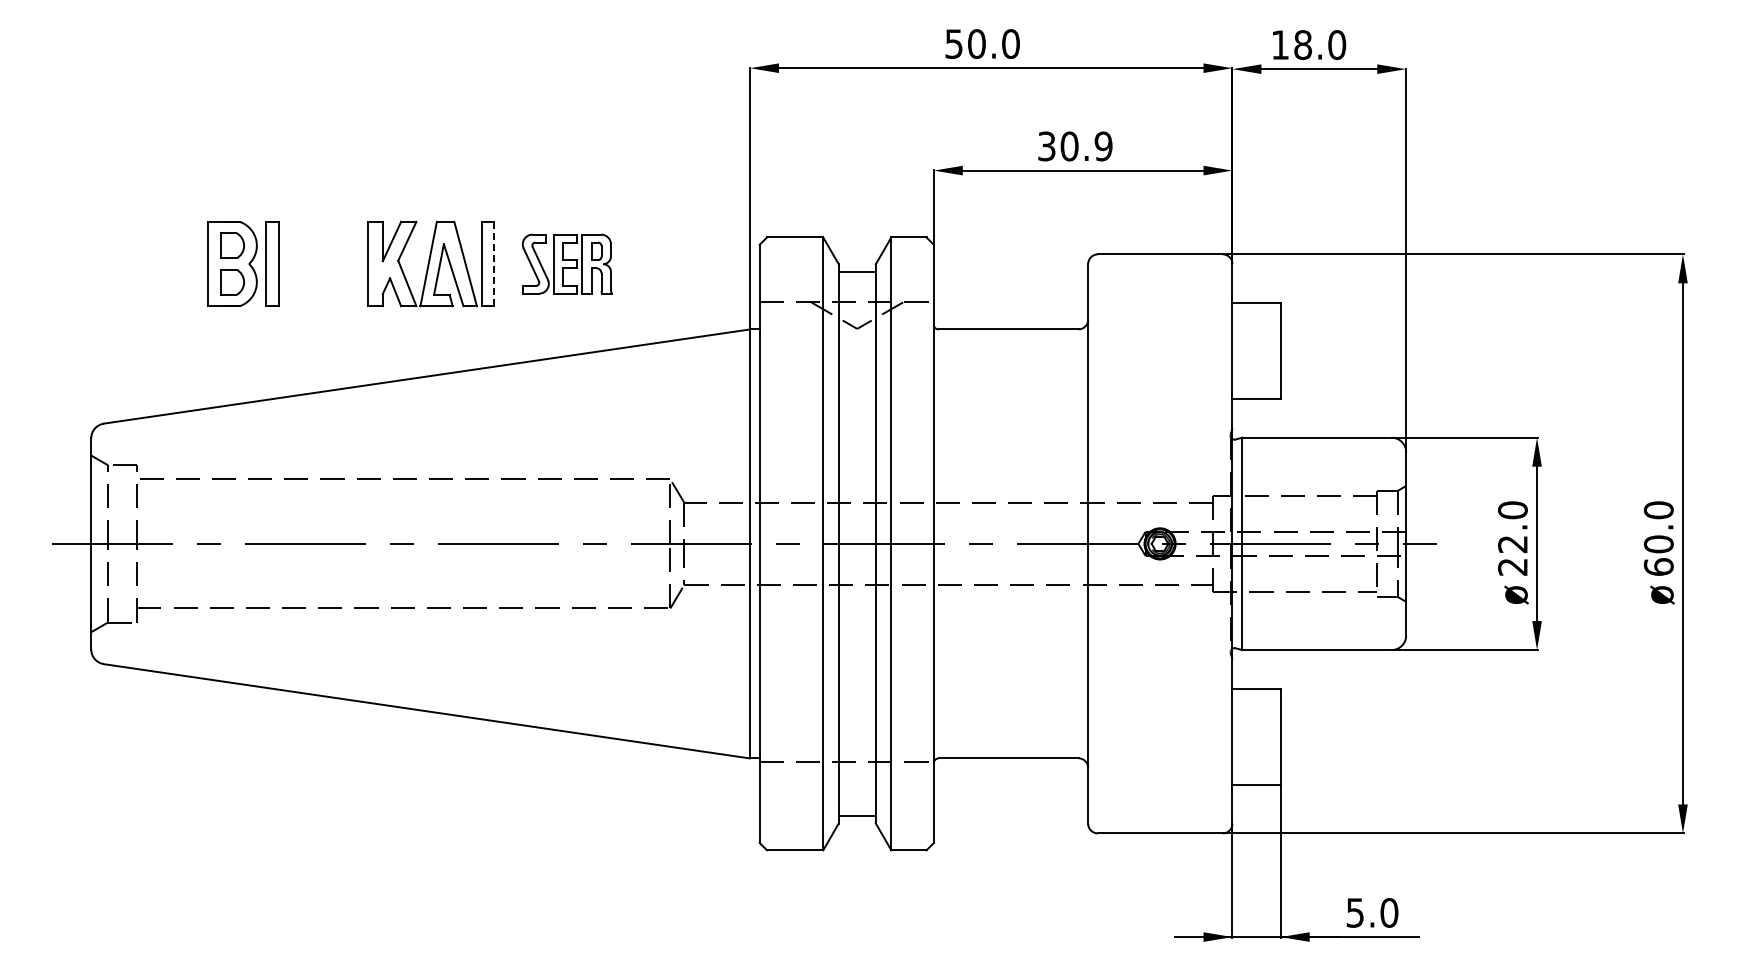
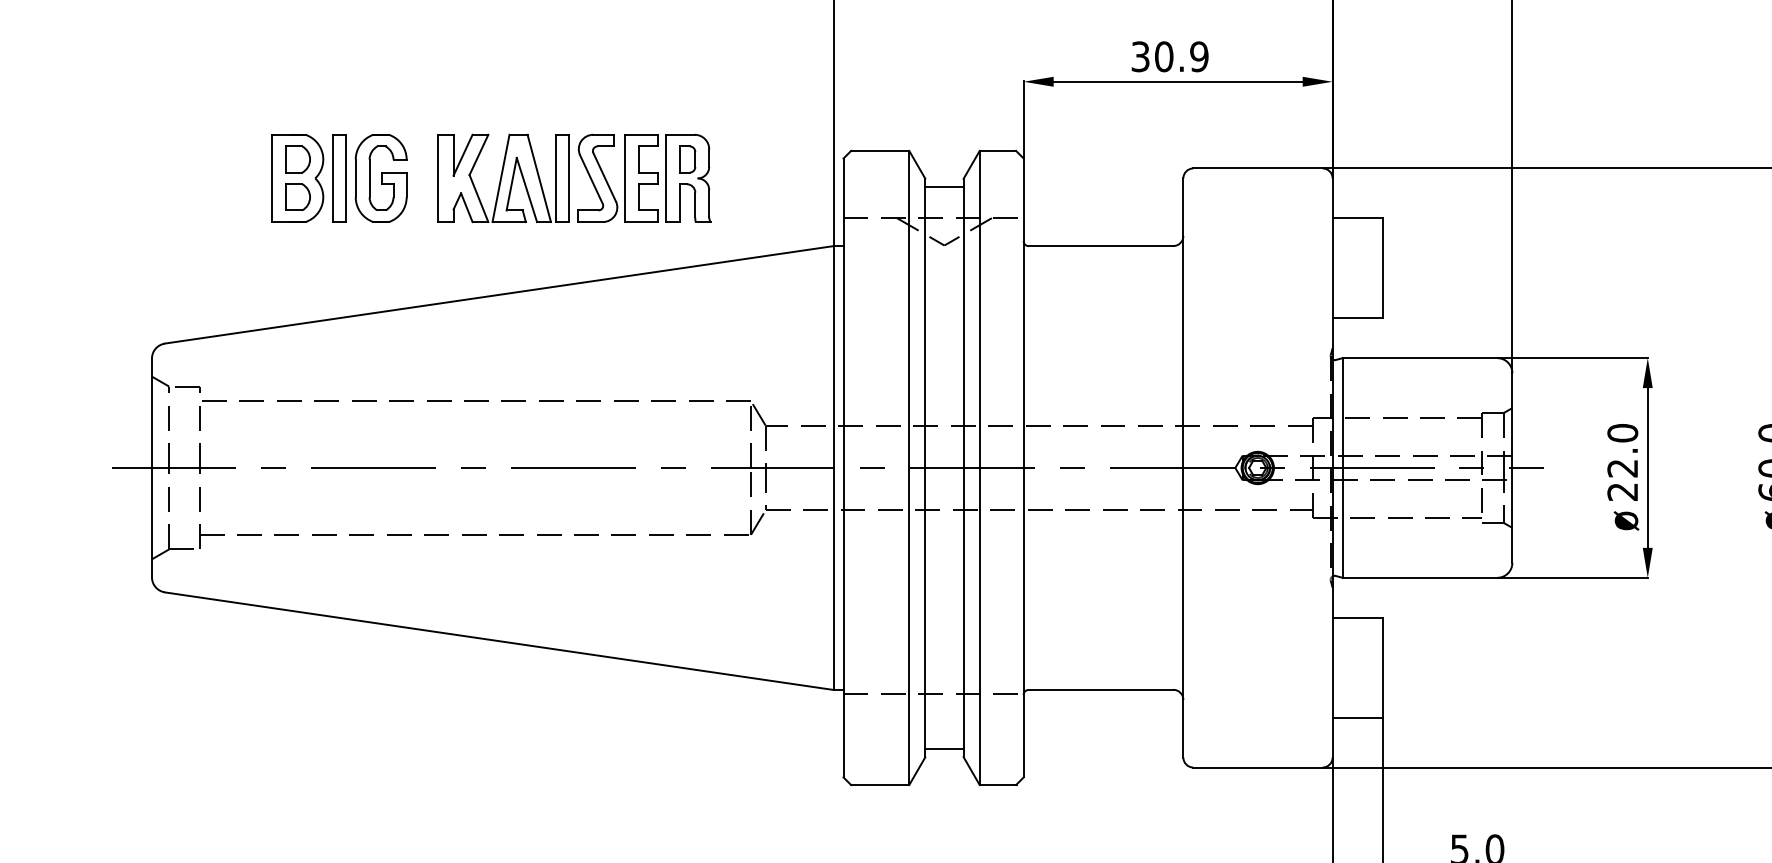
part: (312, 263) -> (380, 177), added
line: (494, 264) -> (569, 178), dashed -> solid
part: (566, 264) -> (643, 178), size x1.43

